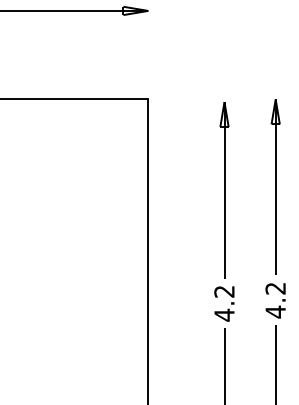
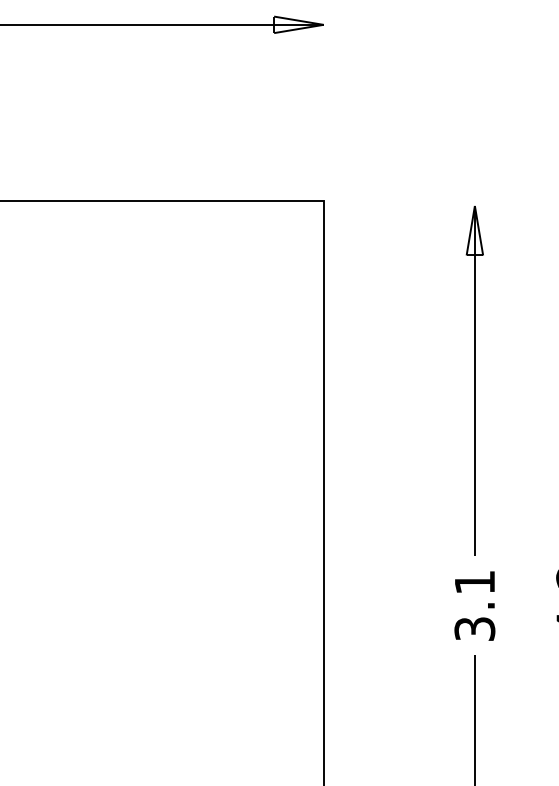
text: (224, 303) -> (474, 605), 4.2 -> 3.1

